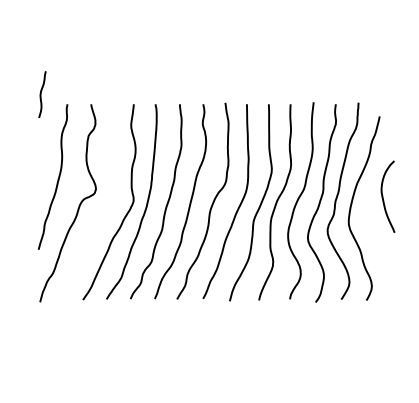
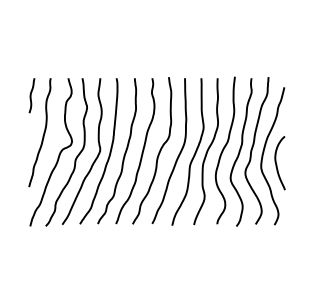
curve: (41, 94) -> (31, 95), moved
curve: (383, 196) -> (276, 162), moved
curve: (101, 209) -> (76, 156), added

